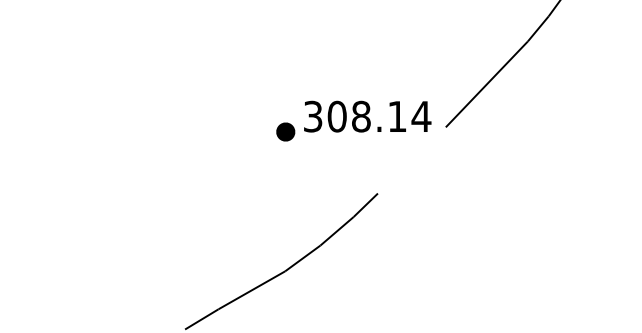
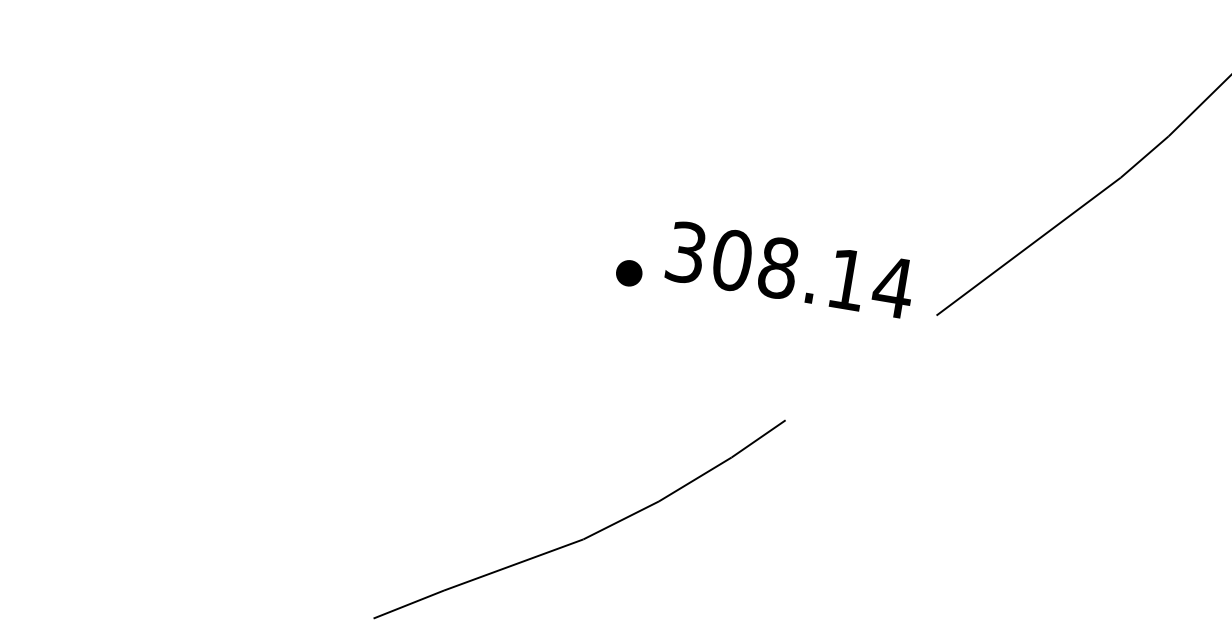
part: (285, 131) -> (628, 272), size x0.71

